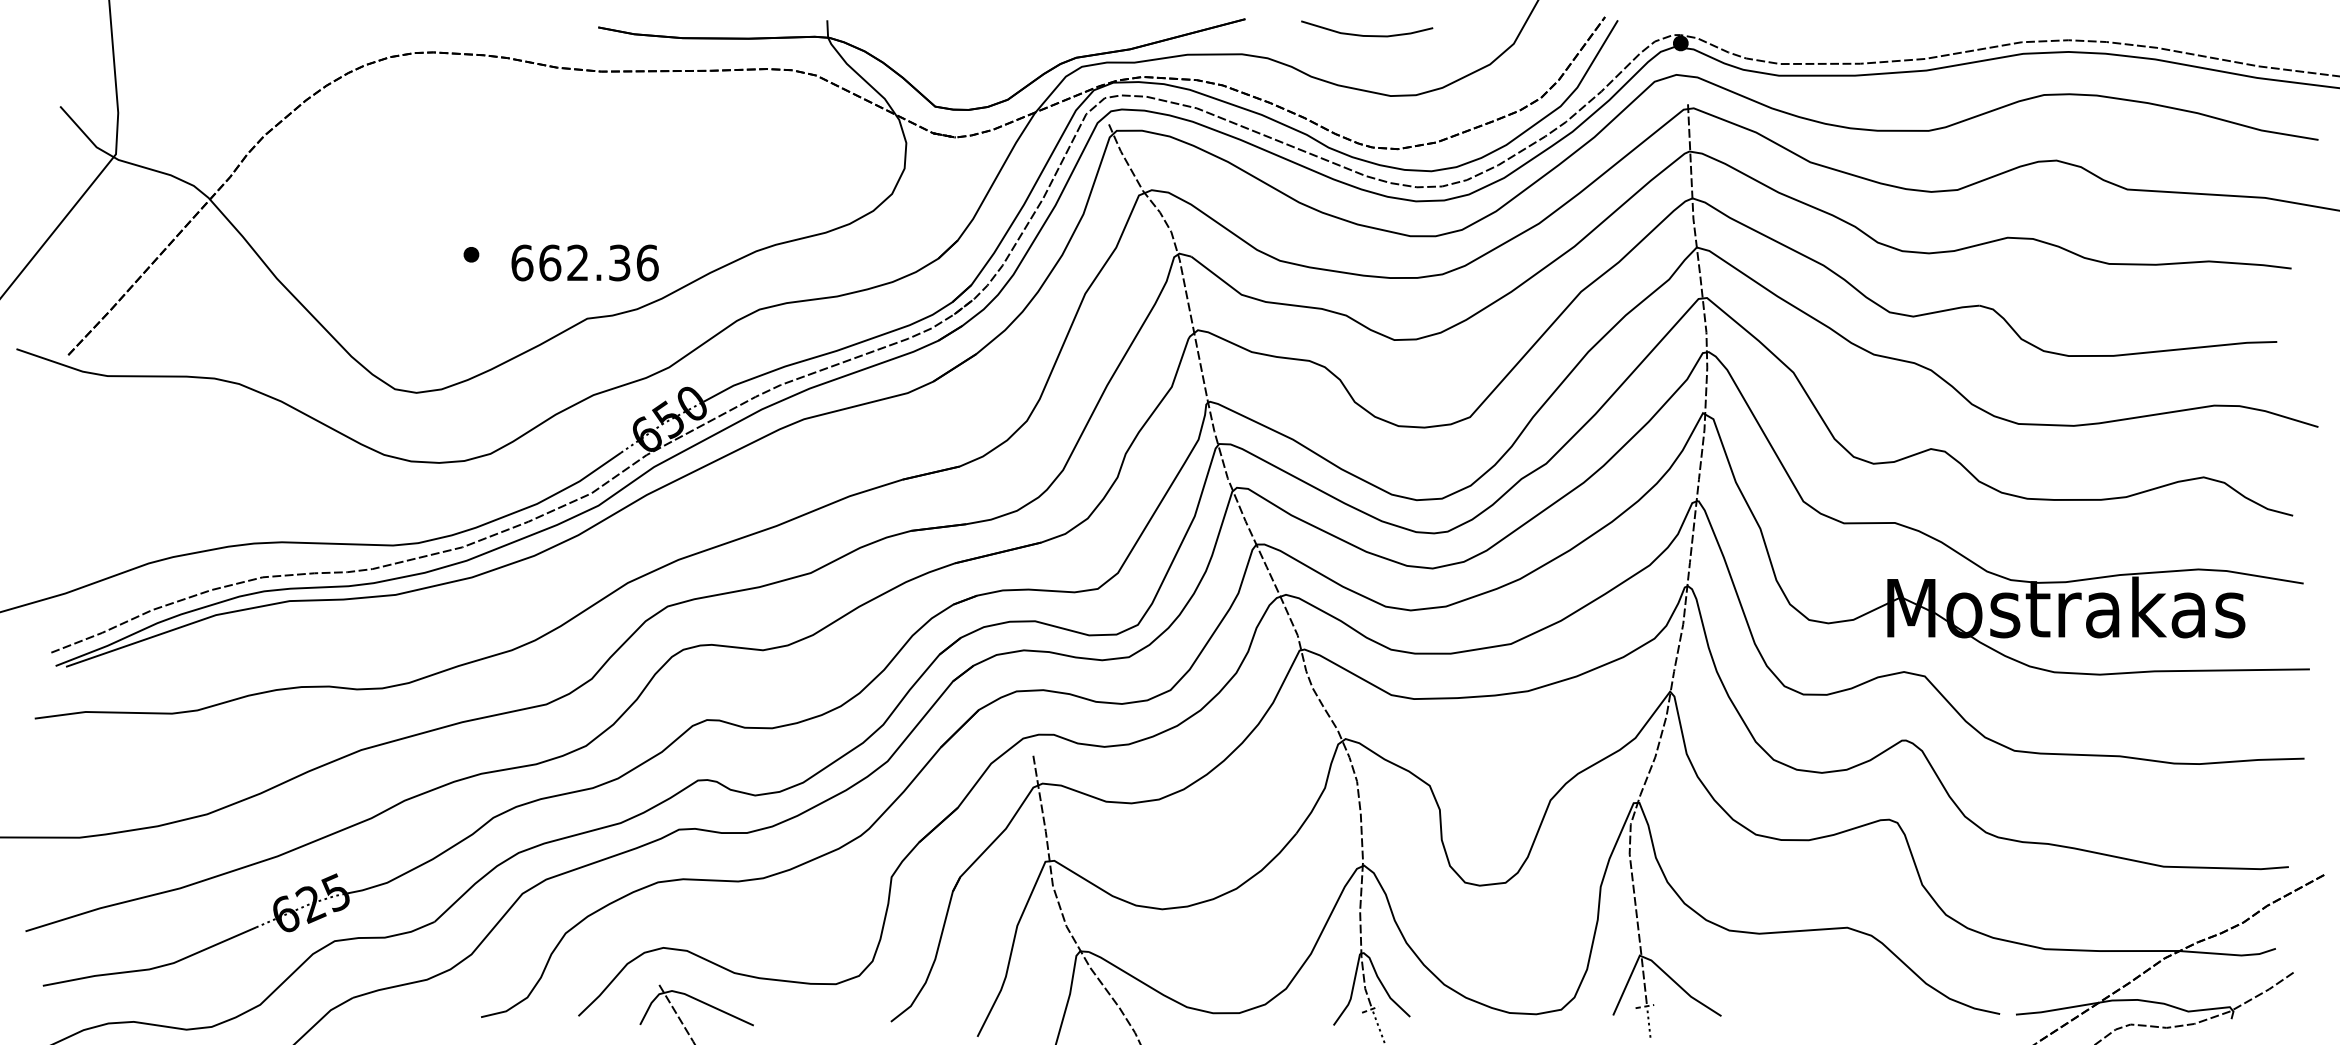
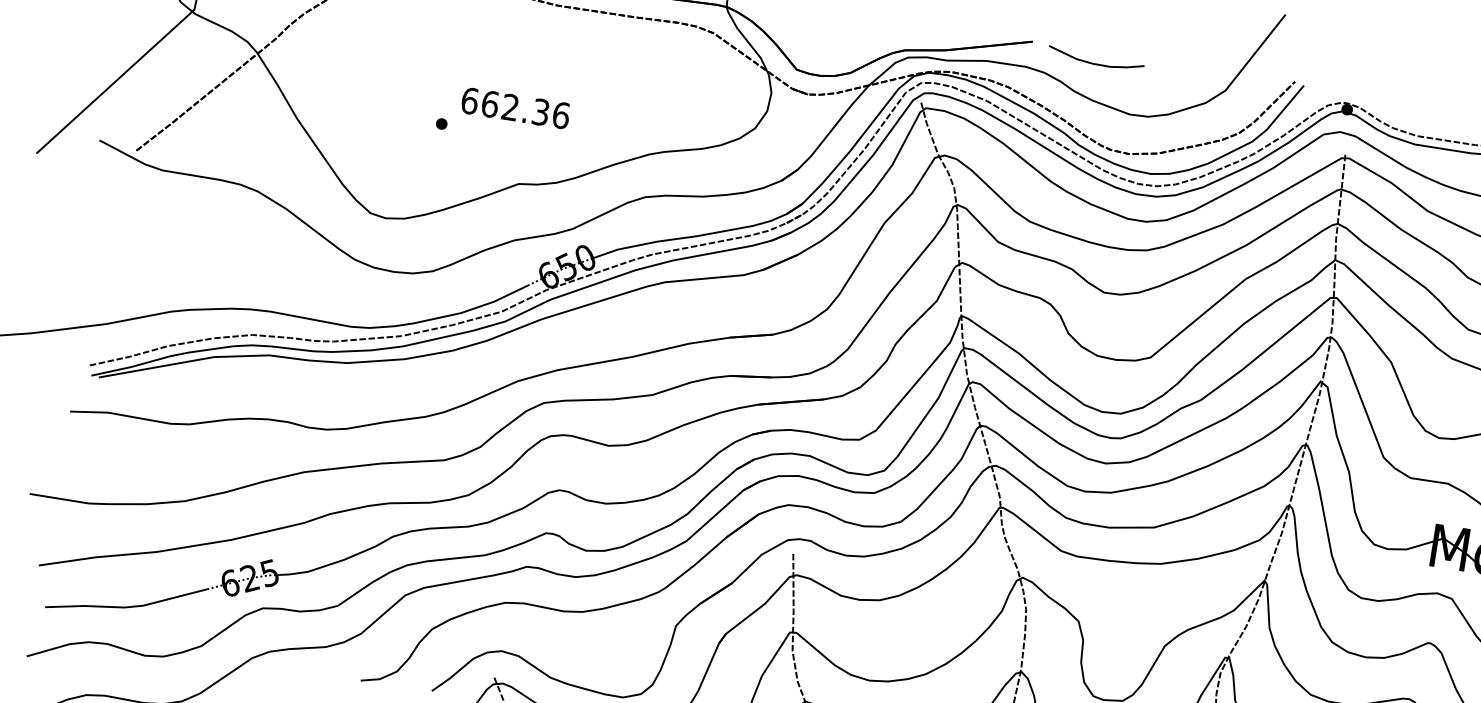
curve: (1367, 35) -> (1095, 63), moved
text: (584, 262) -> (515, 107), moved

